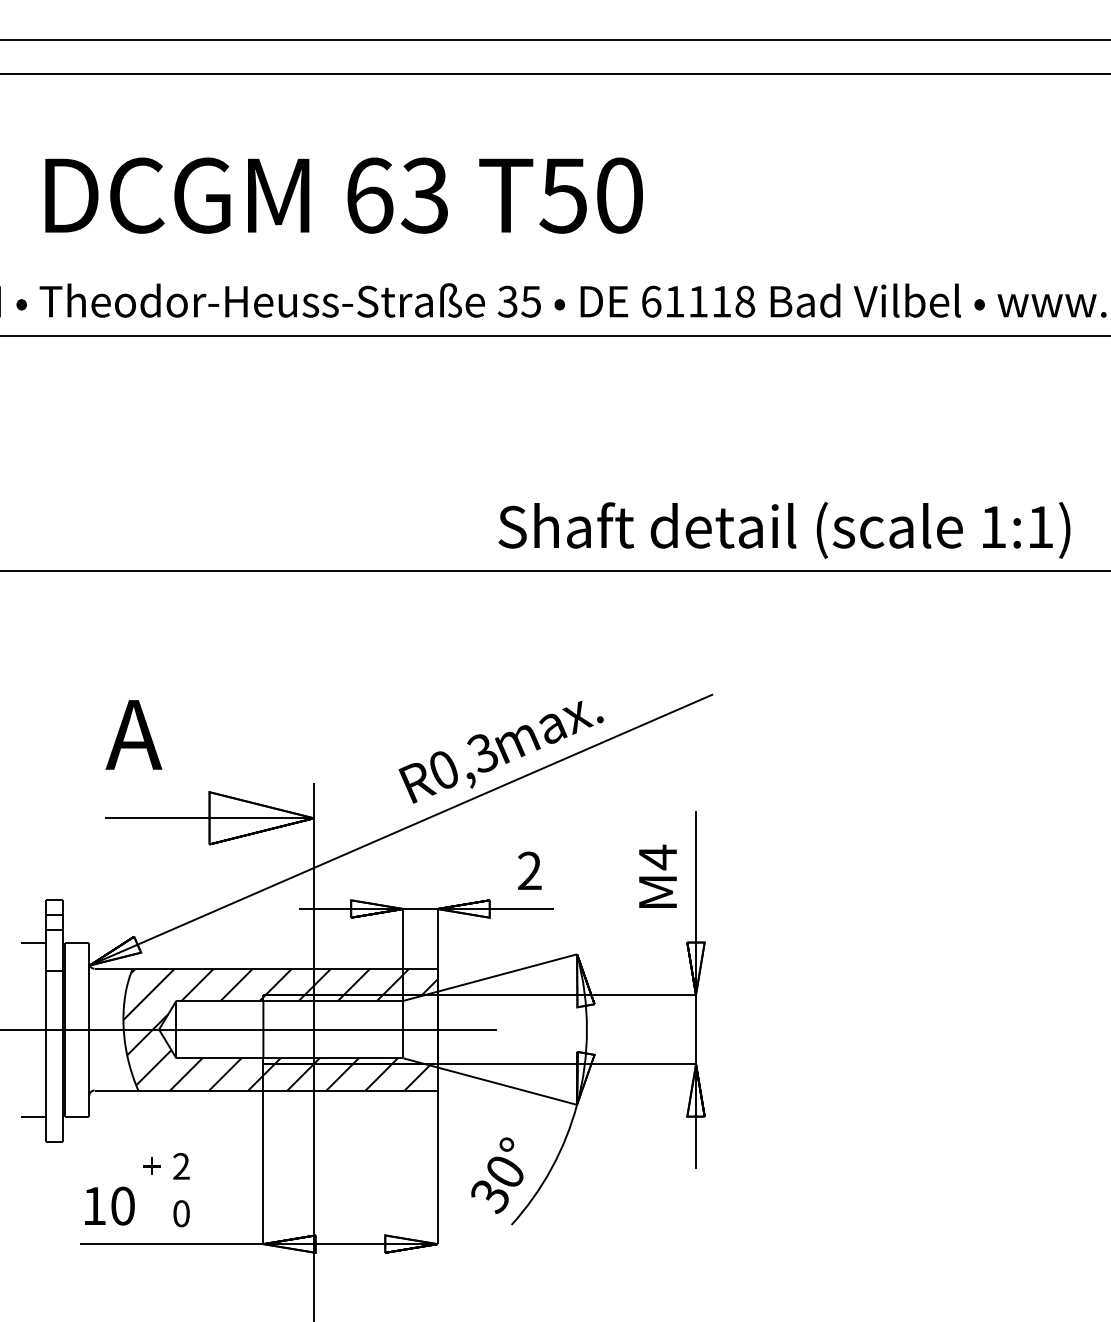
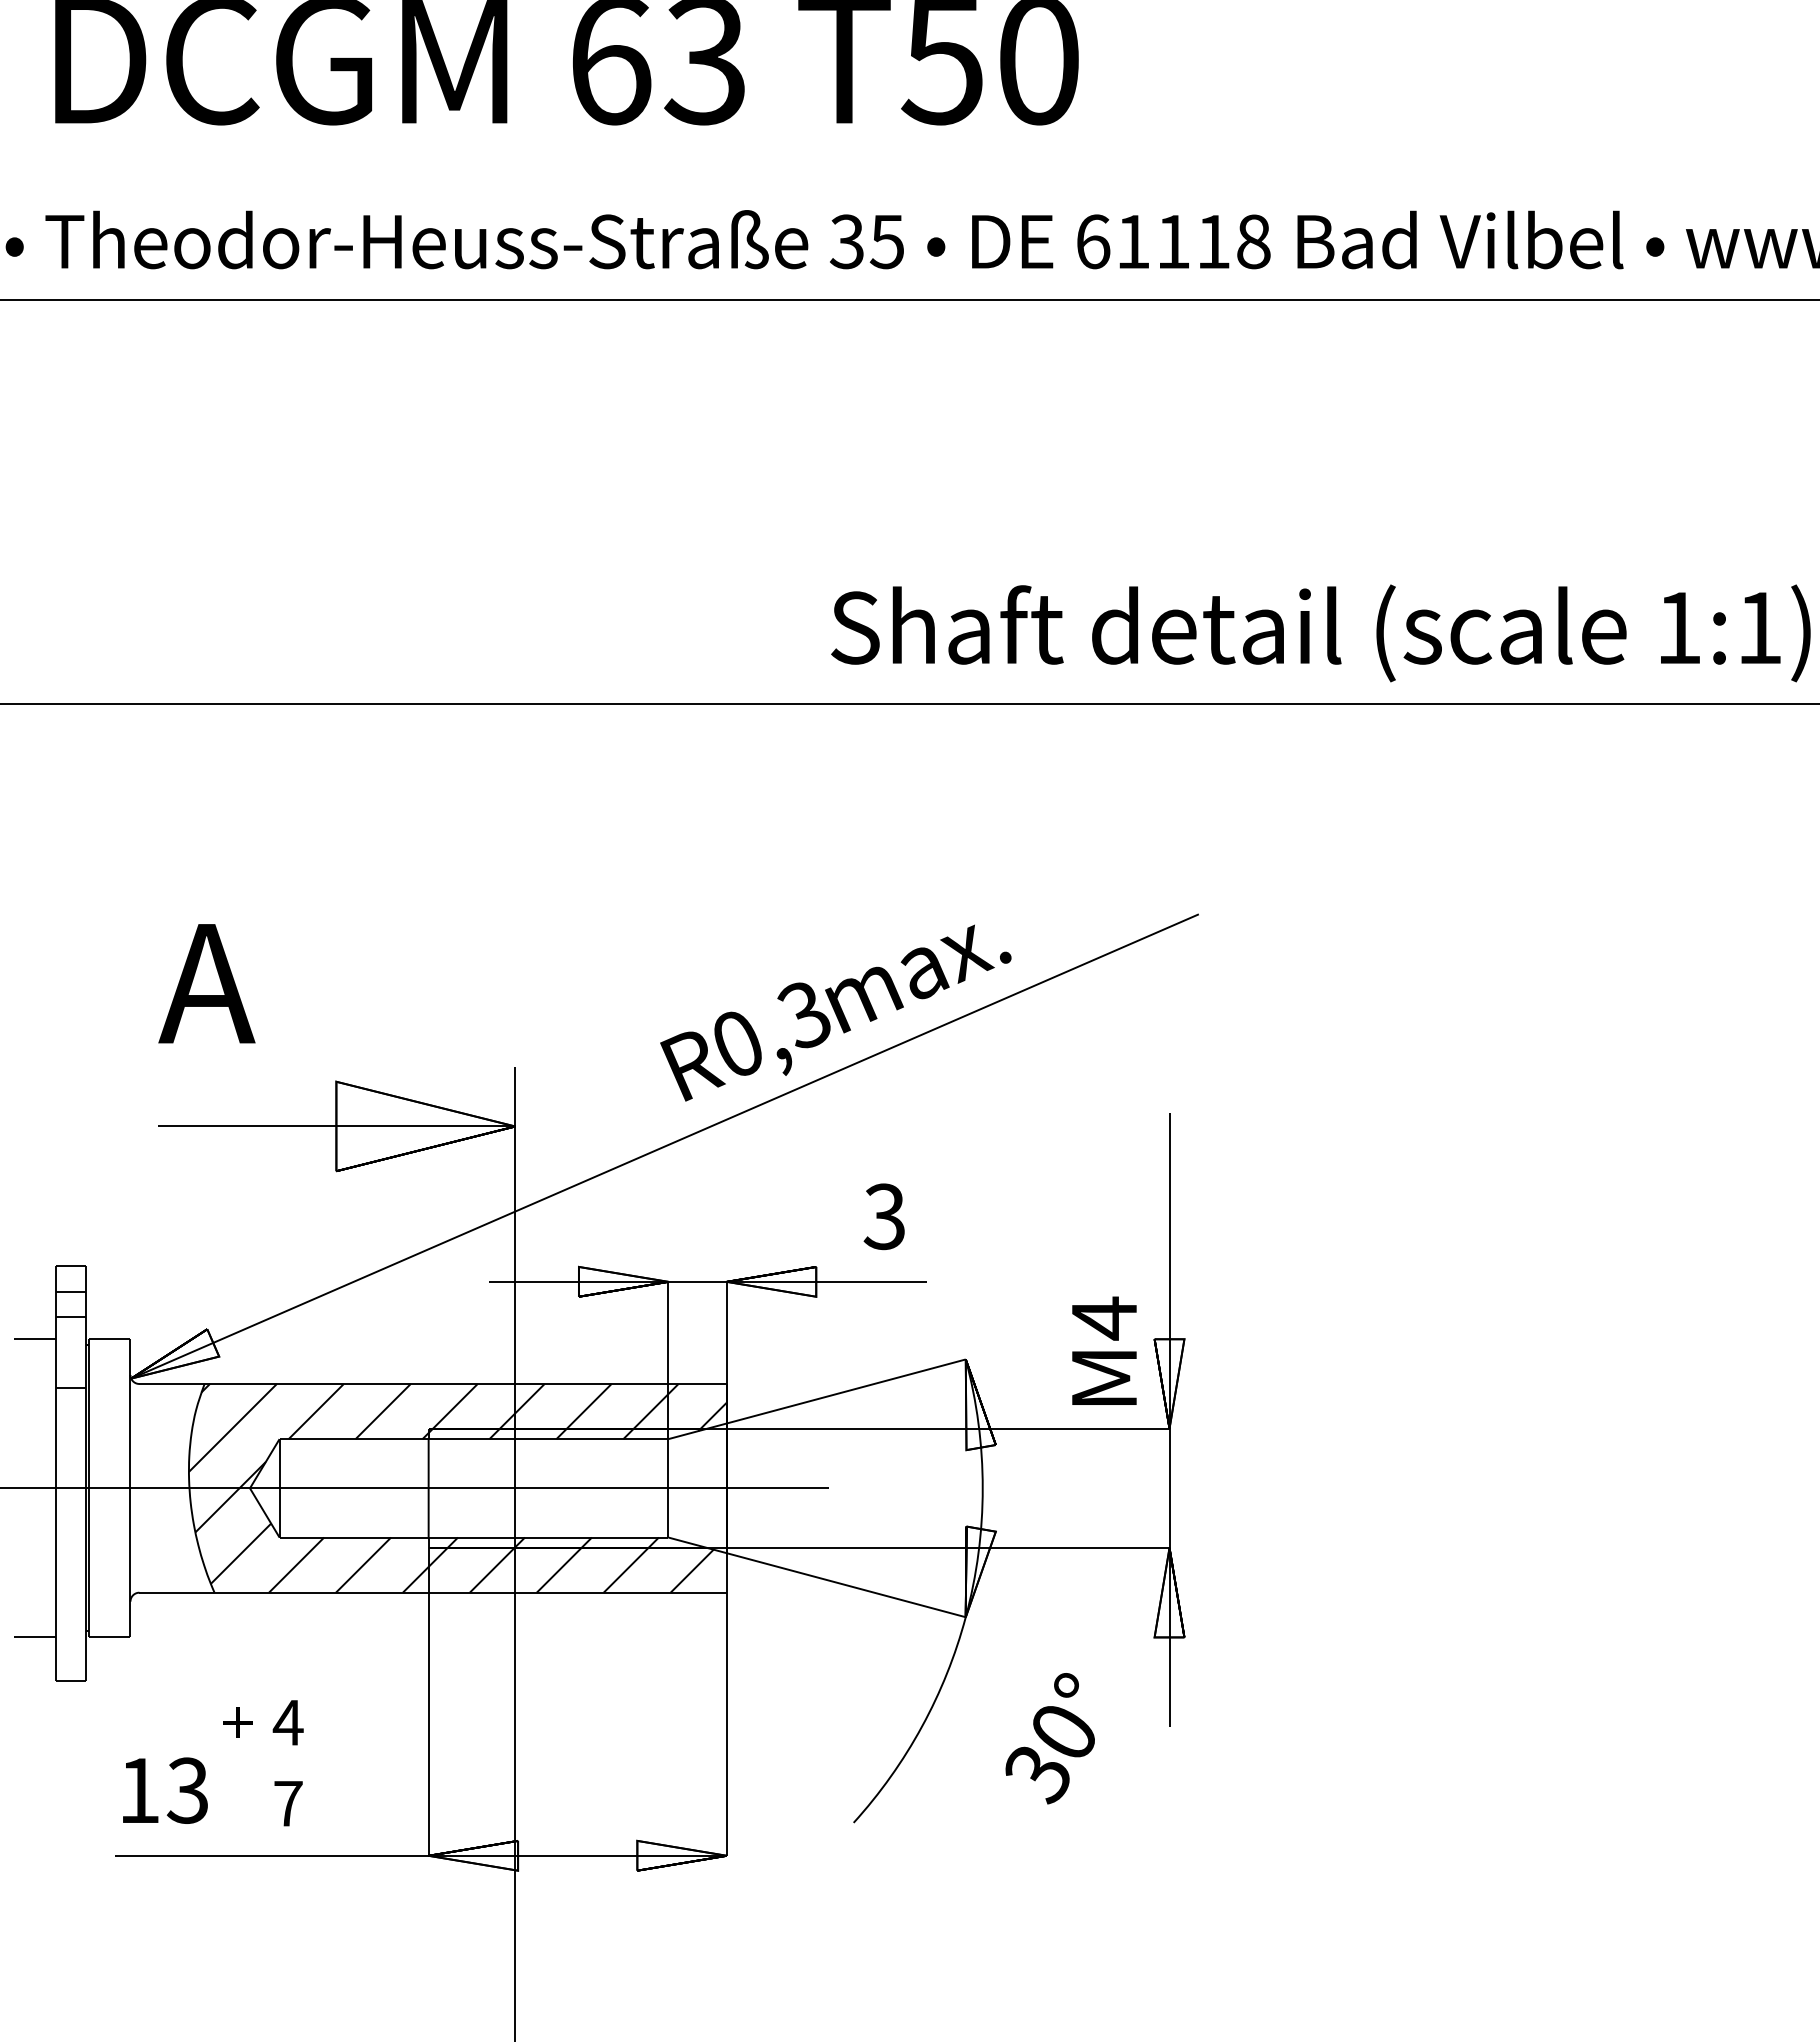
text: (529, 870) -> (884, 1215), 2 -> 3
text: (657, 875) -> (1103, 1349), moved
text: (181, 1165) -> (288, 1721), 2 -> 4
text: (497, 1175) -> (1050, 1738), moved
text: (122, 1205) -> (187, 1789), 10 -> 13
text: (181, 1213) -> (288, 1803), 0 -> 7

